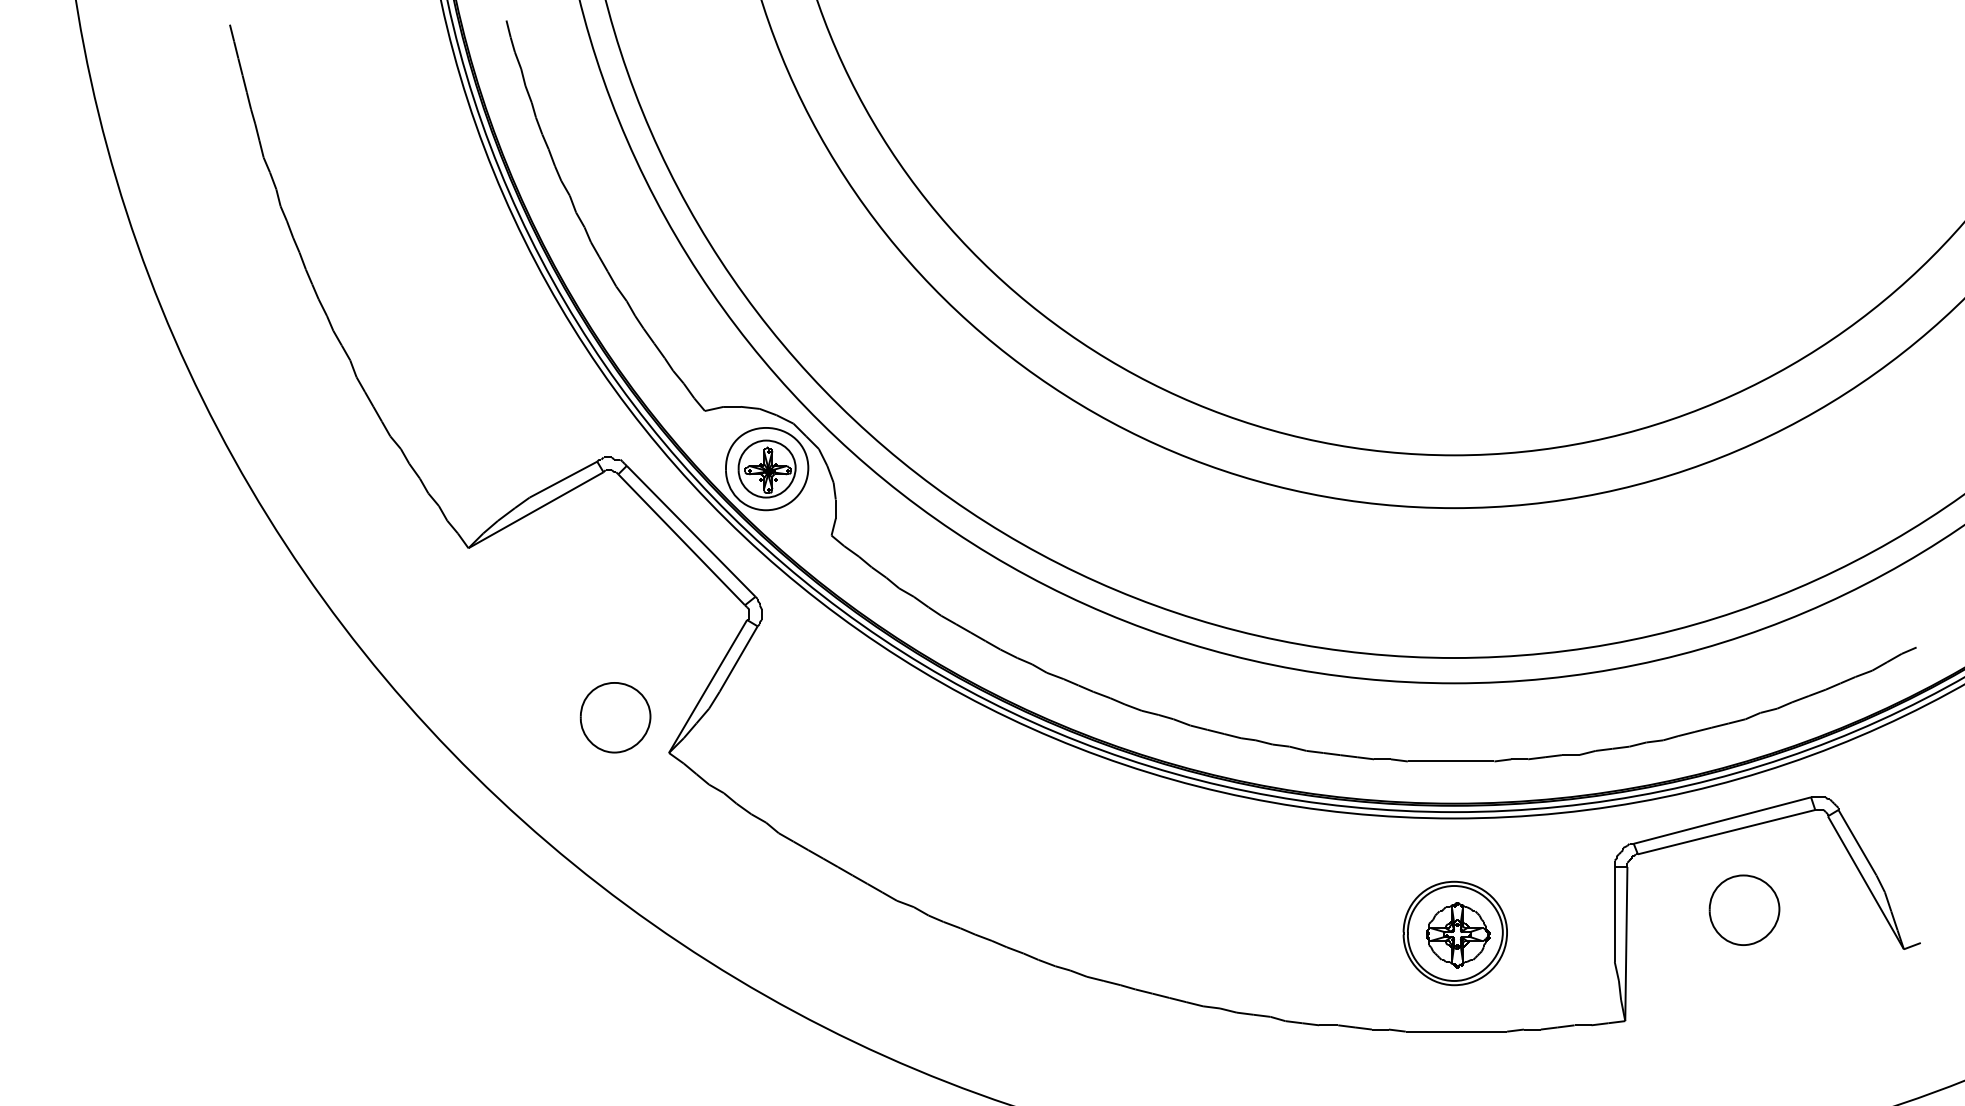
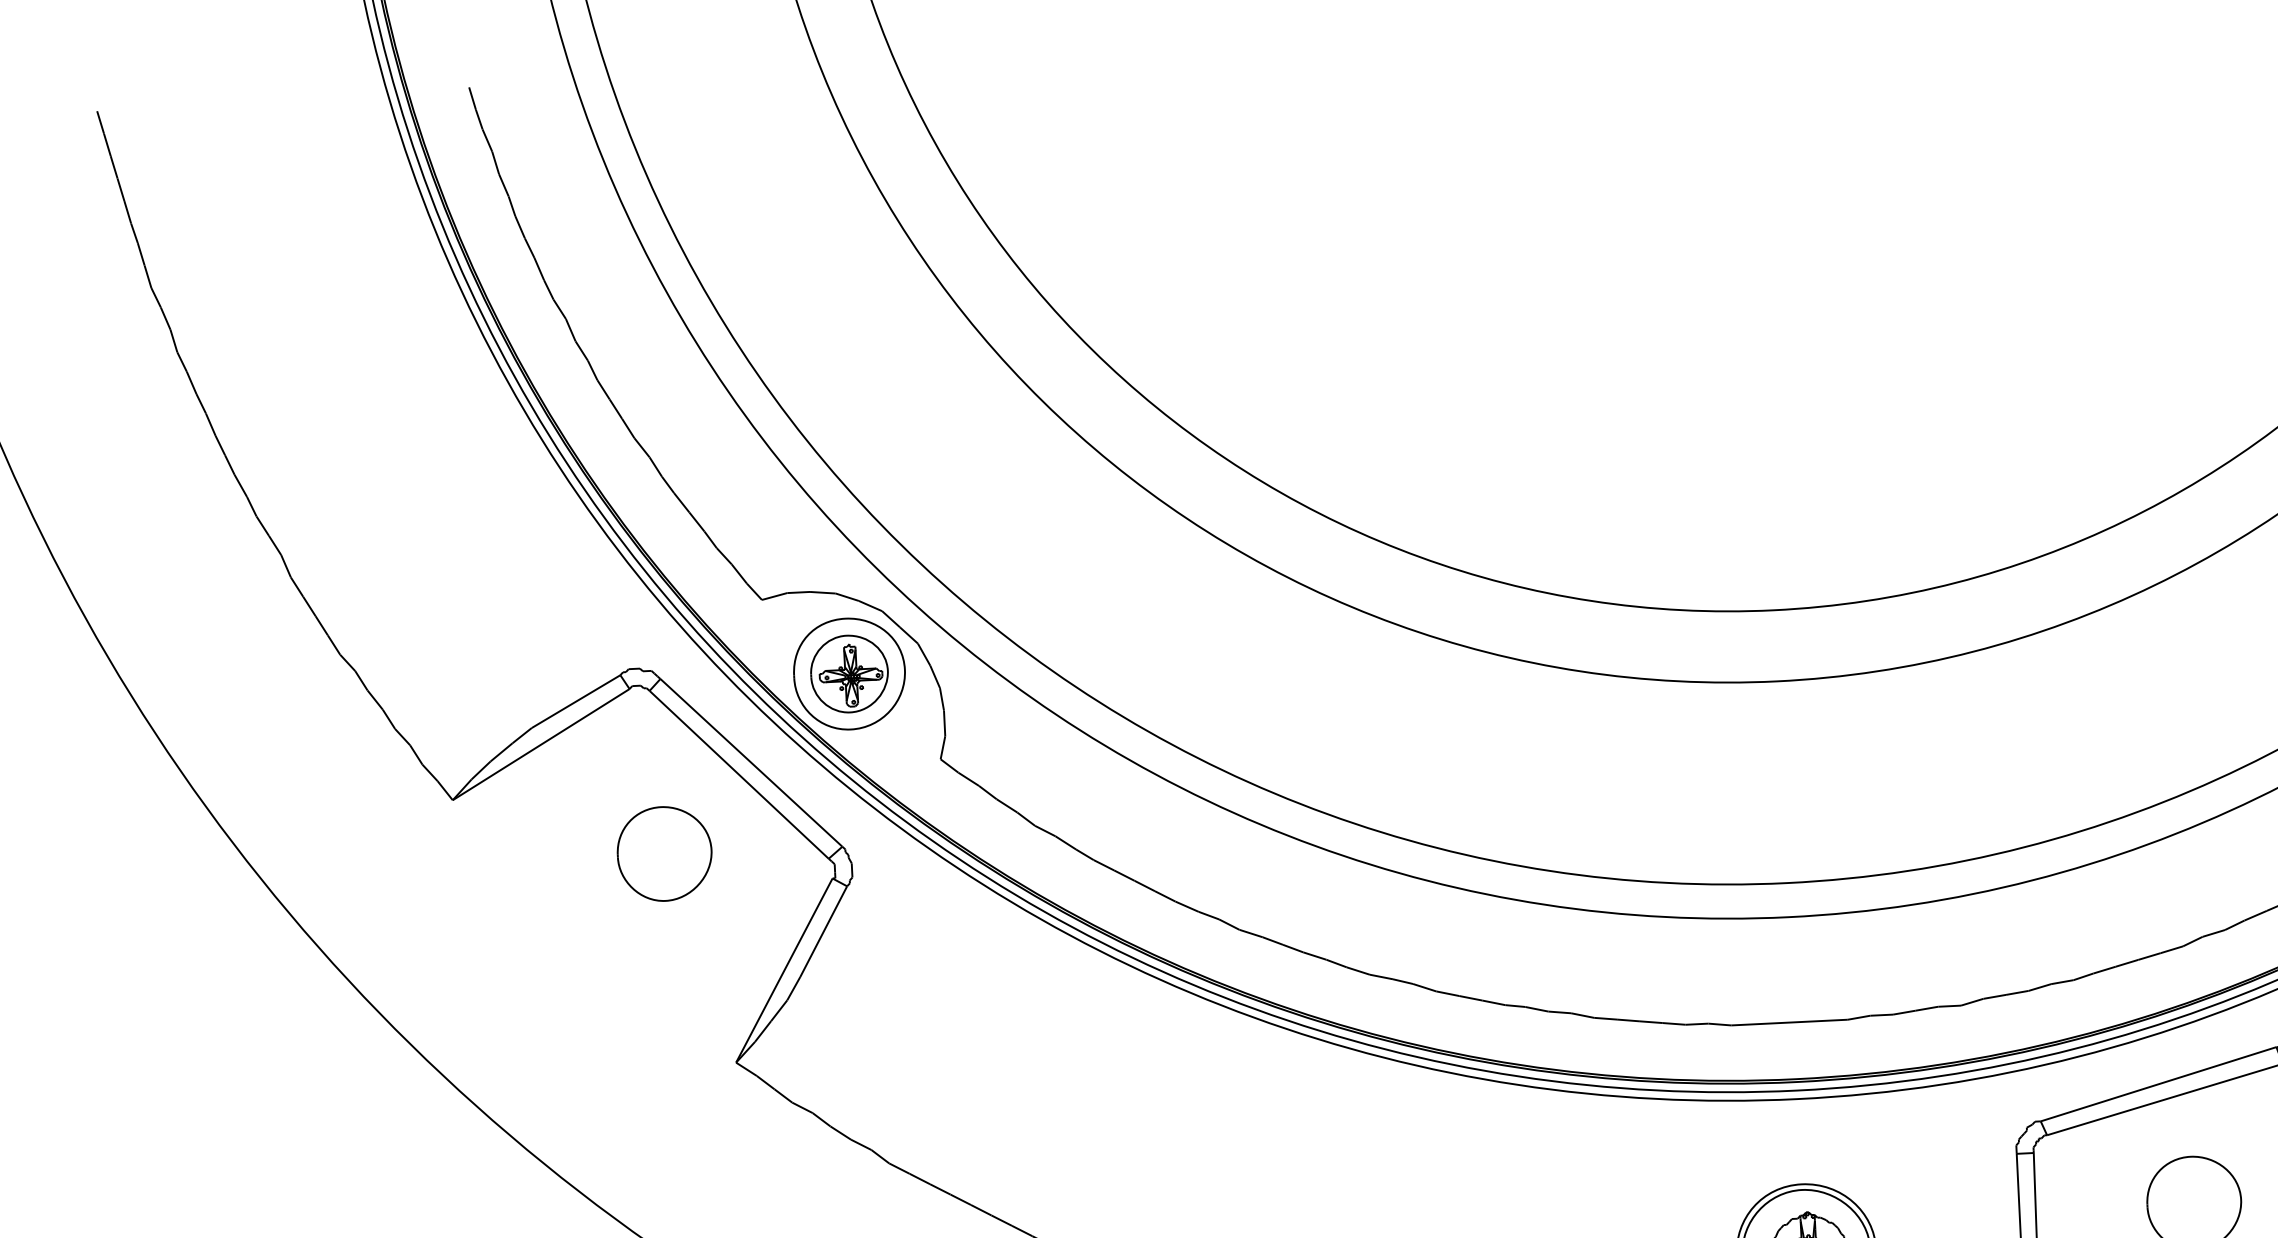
part: (615, 717) -> (664, 853), moved

